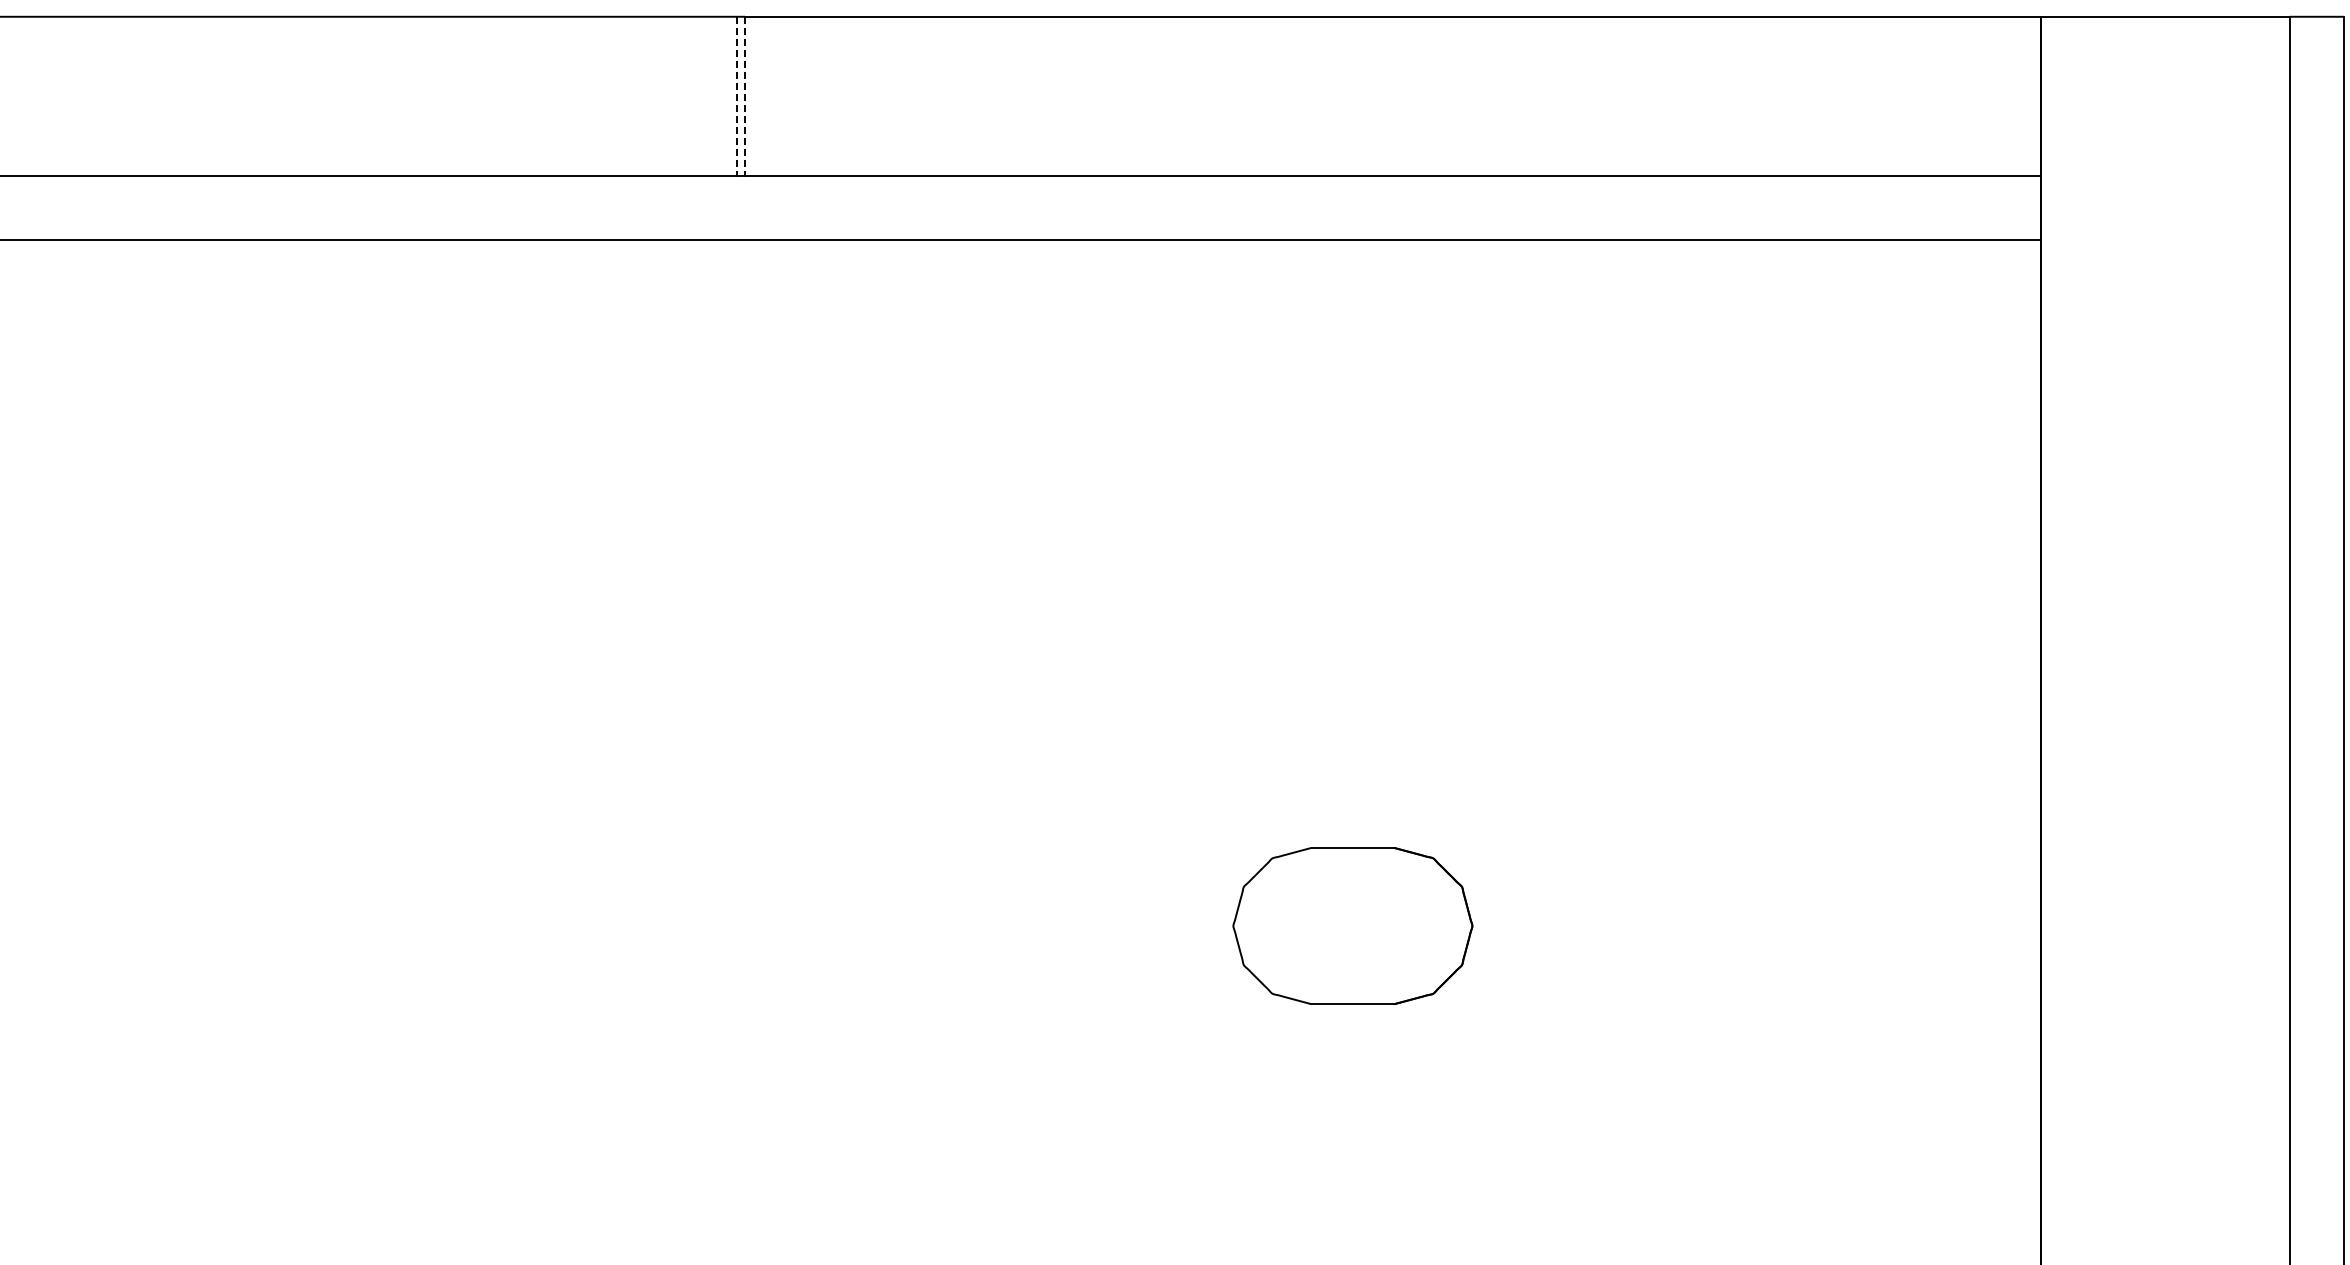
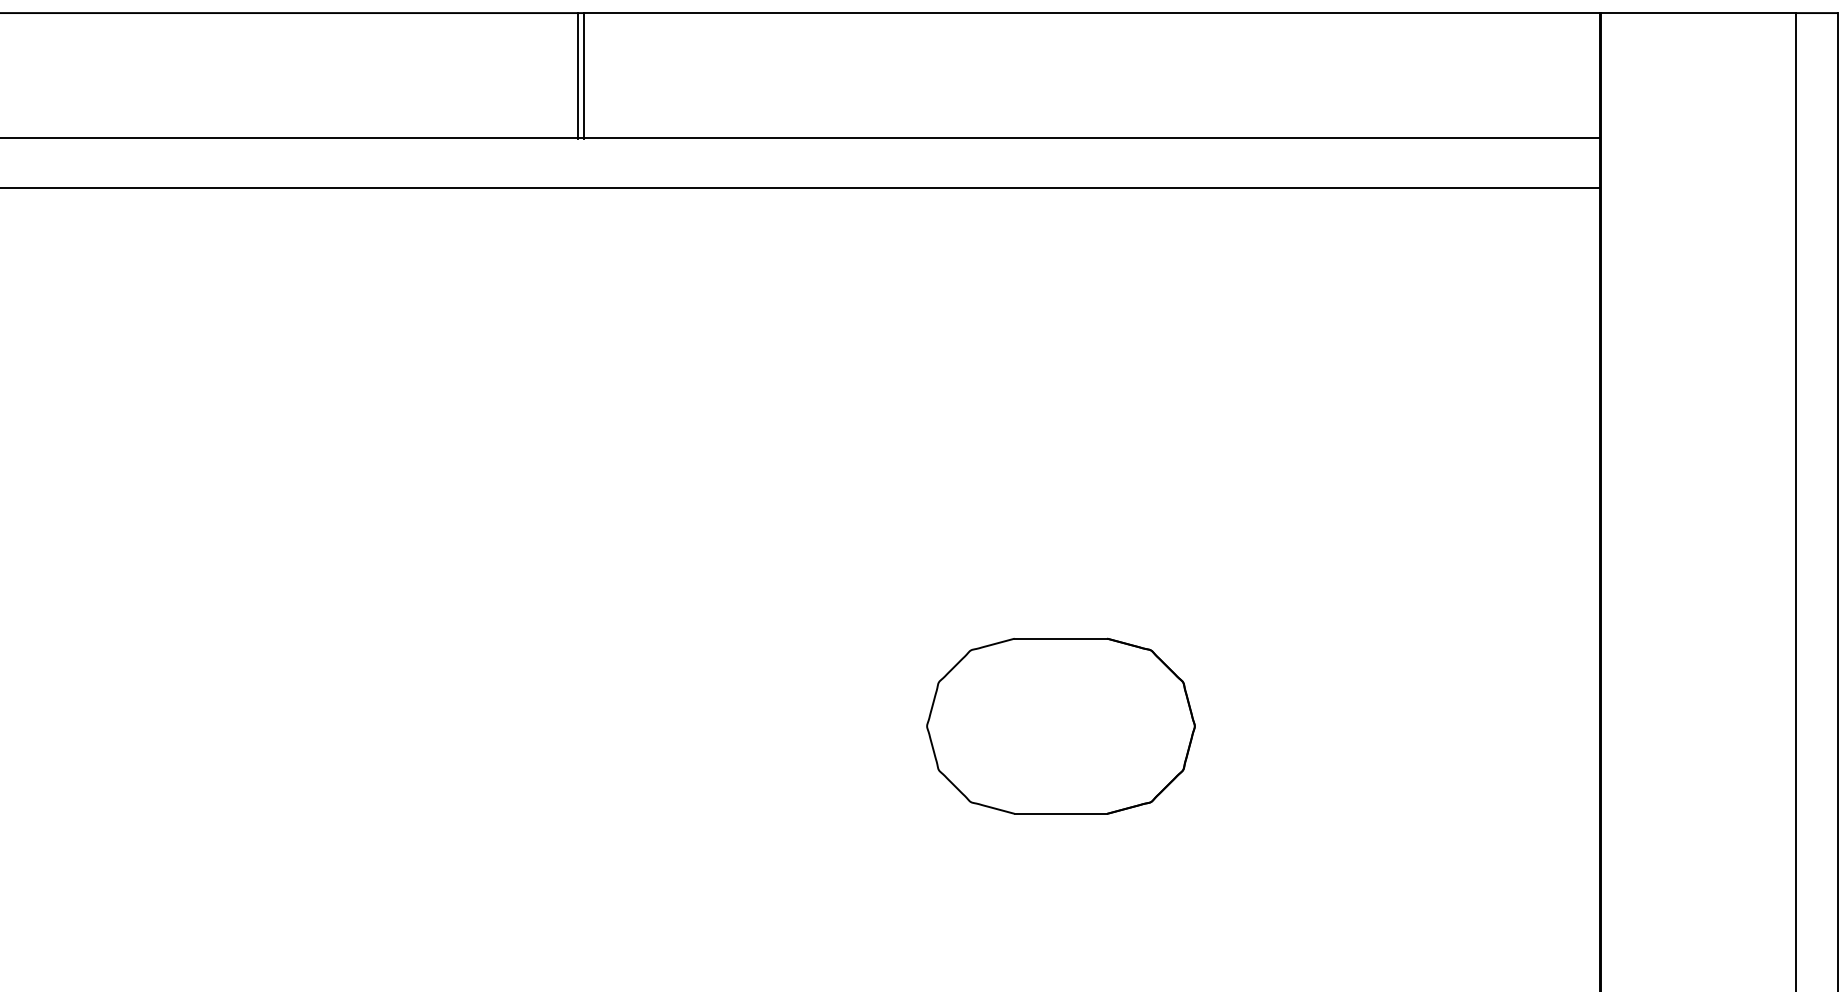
line: (737, 97) -> (578, 76), dashed -> solid
line: (745, 97) -> (584, 76), dashed -> solid
part: (1352, 925) -> (1060, 725), size x1.43

